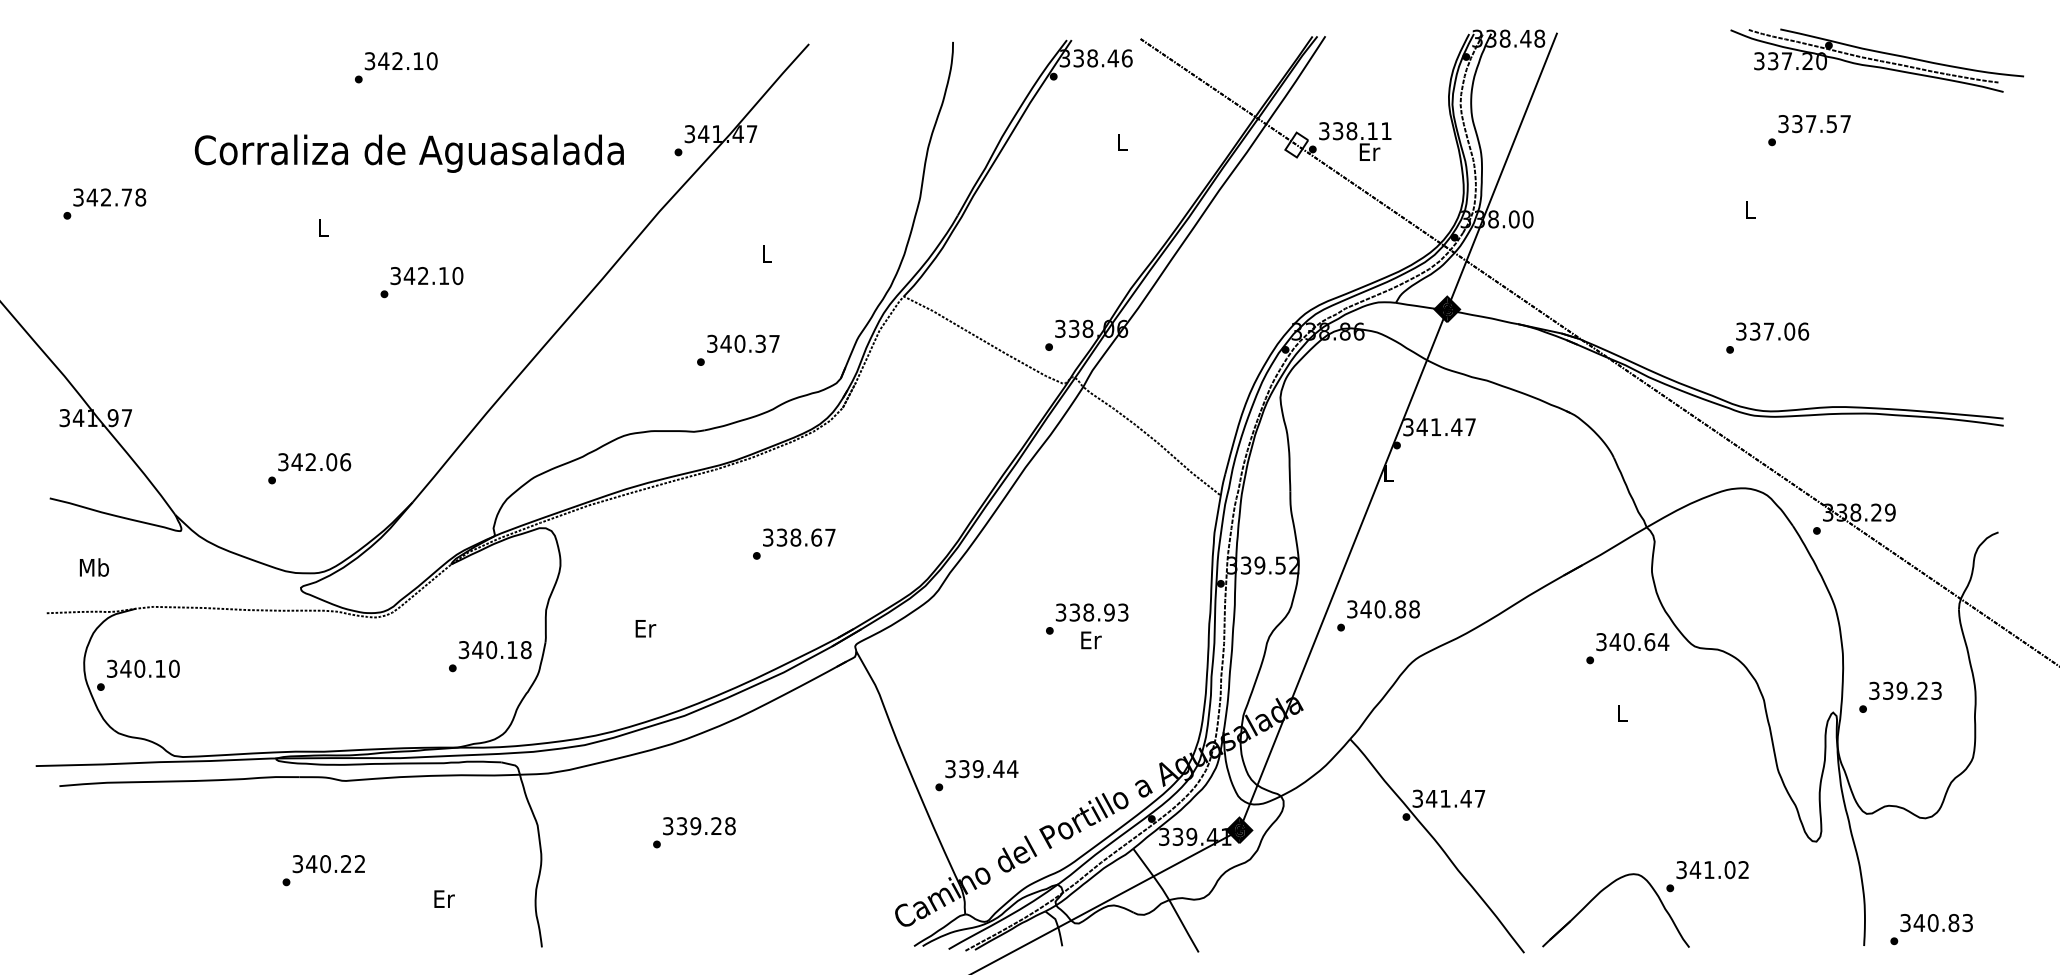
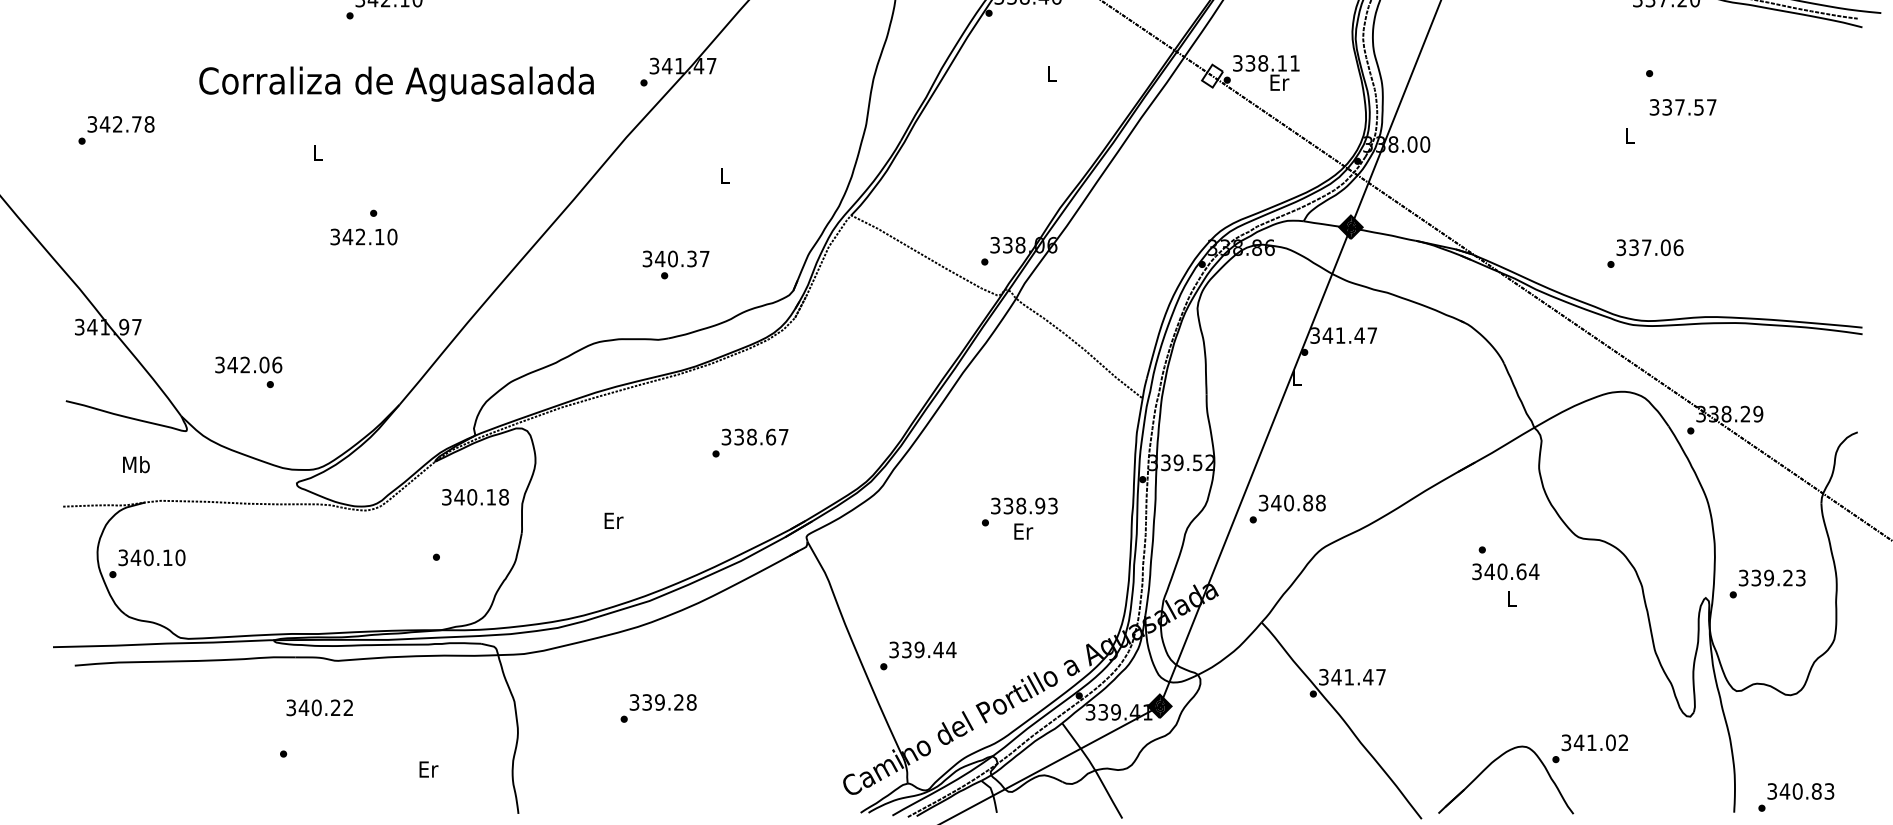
text: (1814, 124) -> (1683, 107), moved
text: (426, 276) -> (363, 237), moved
text: (743, 343) -> (676, 258), moved
text: (314, 462) -> (248, 365), moved
text: (94, 567) -> (136, 464), moved
text: (1632, 642) -> (1505, 572), moved
text: (494, 650) -> (474, 497), moved
text: (328, 864) -> (319, 708), moved

